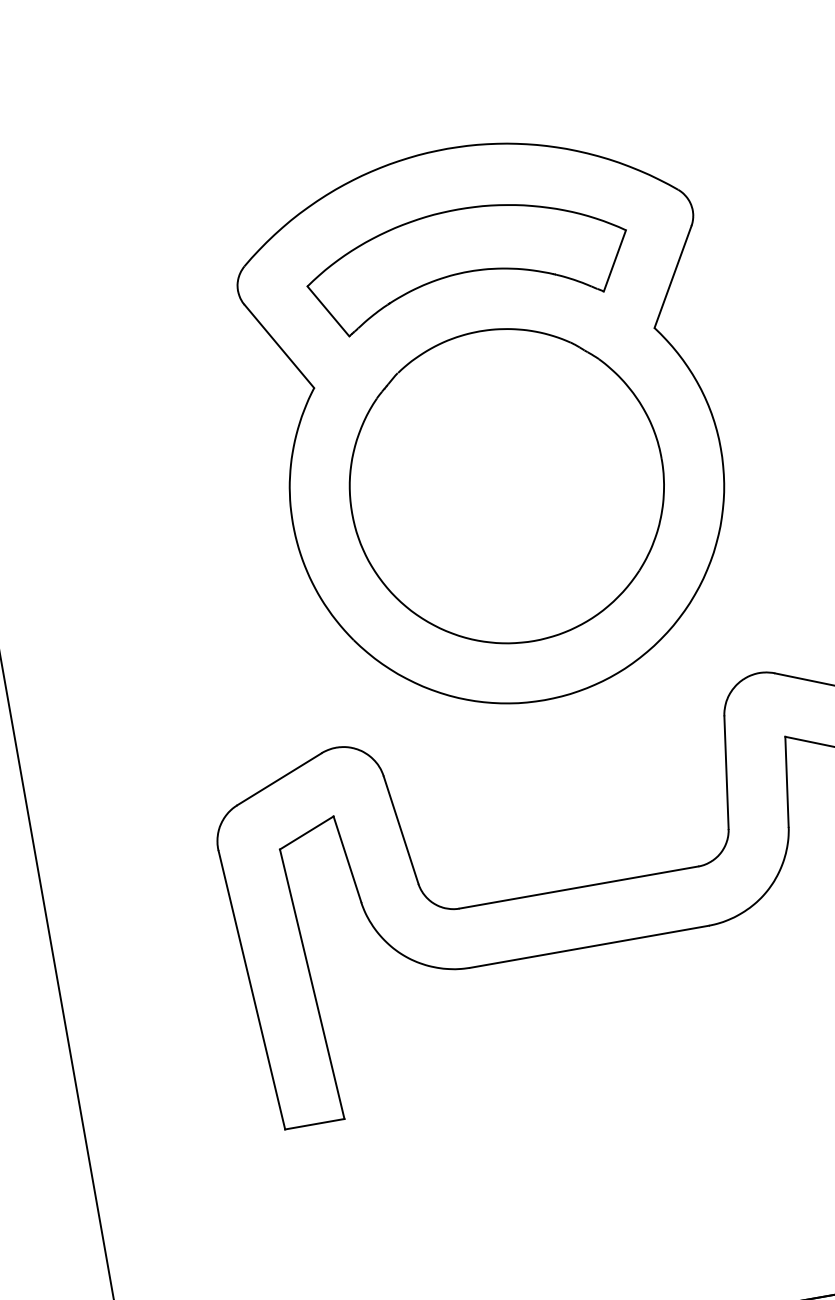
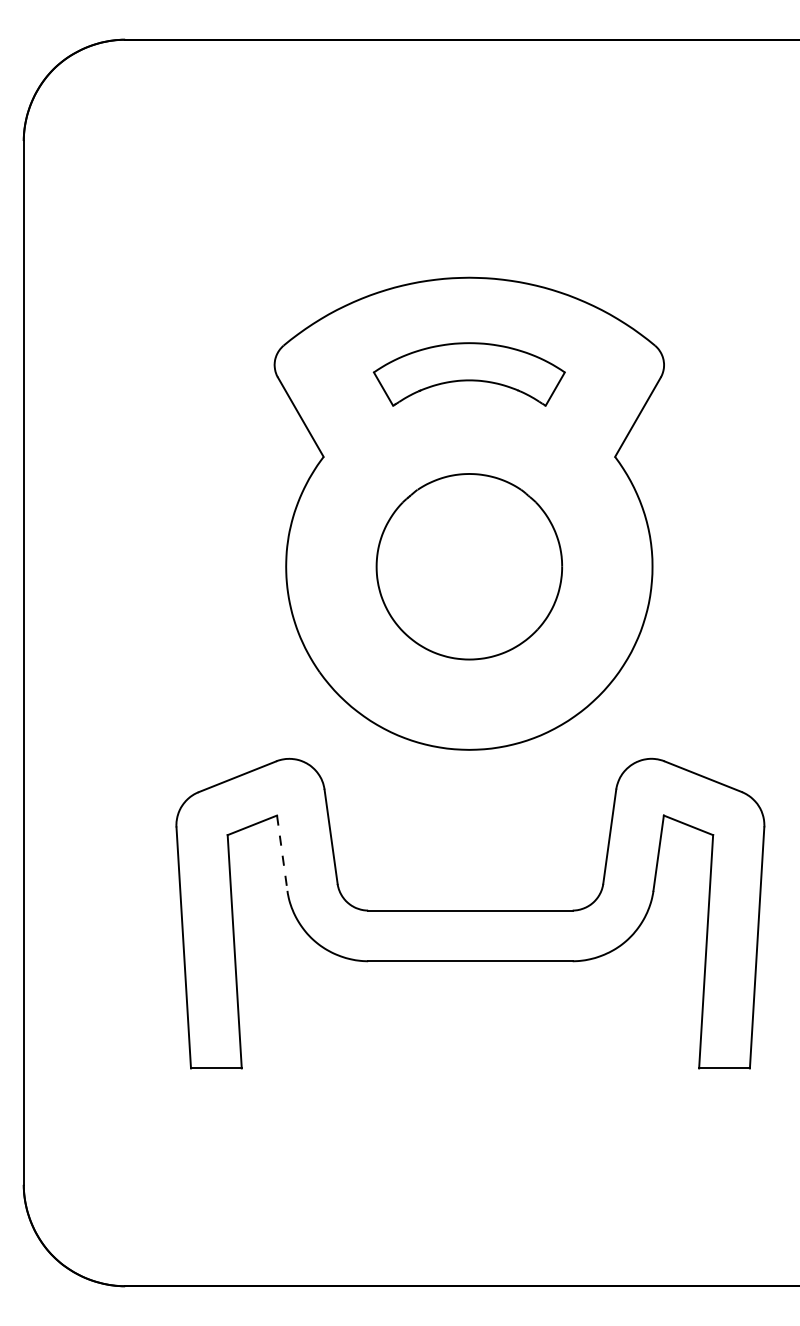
part: (467, 261) -> (469, 374), size x0.7
part: (507, 485) -> (469, 566), size x0.7
line: (347, 859) -> (282, 853), solid -> dashed

